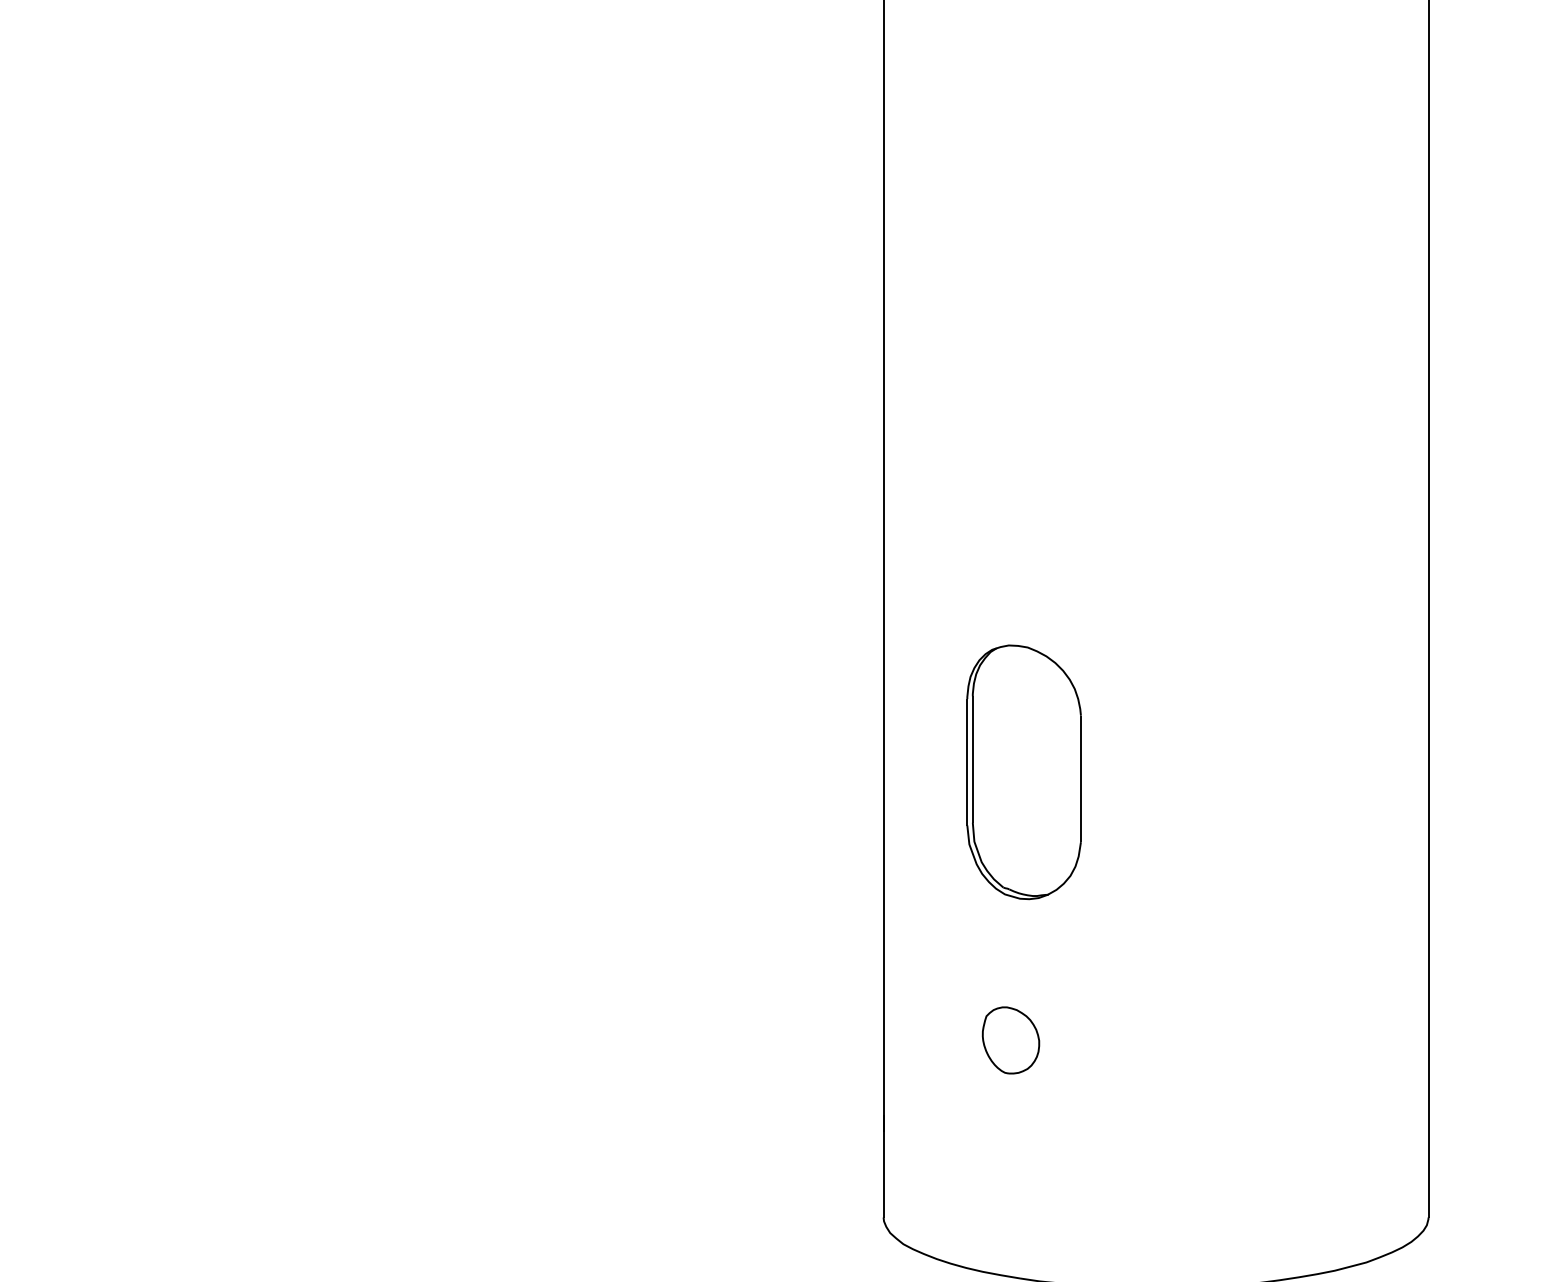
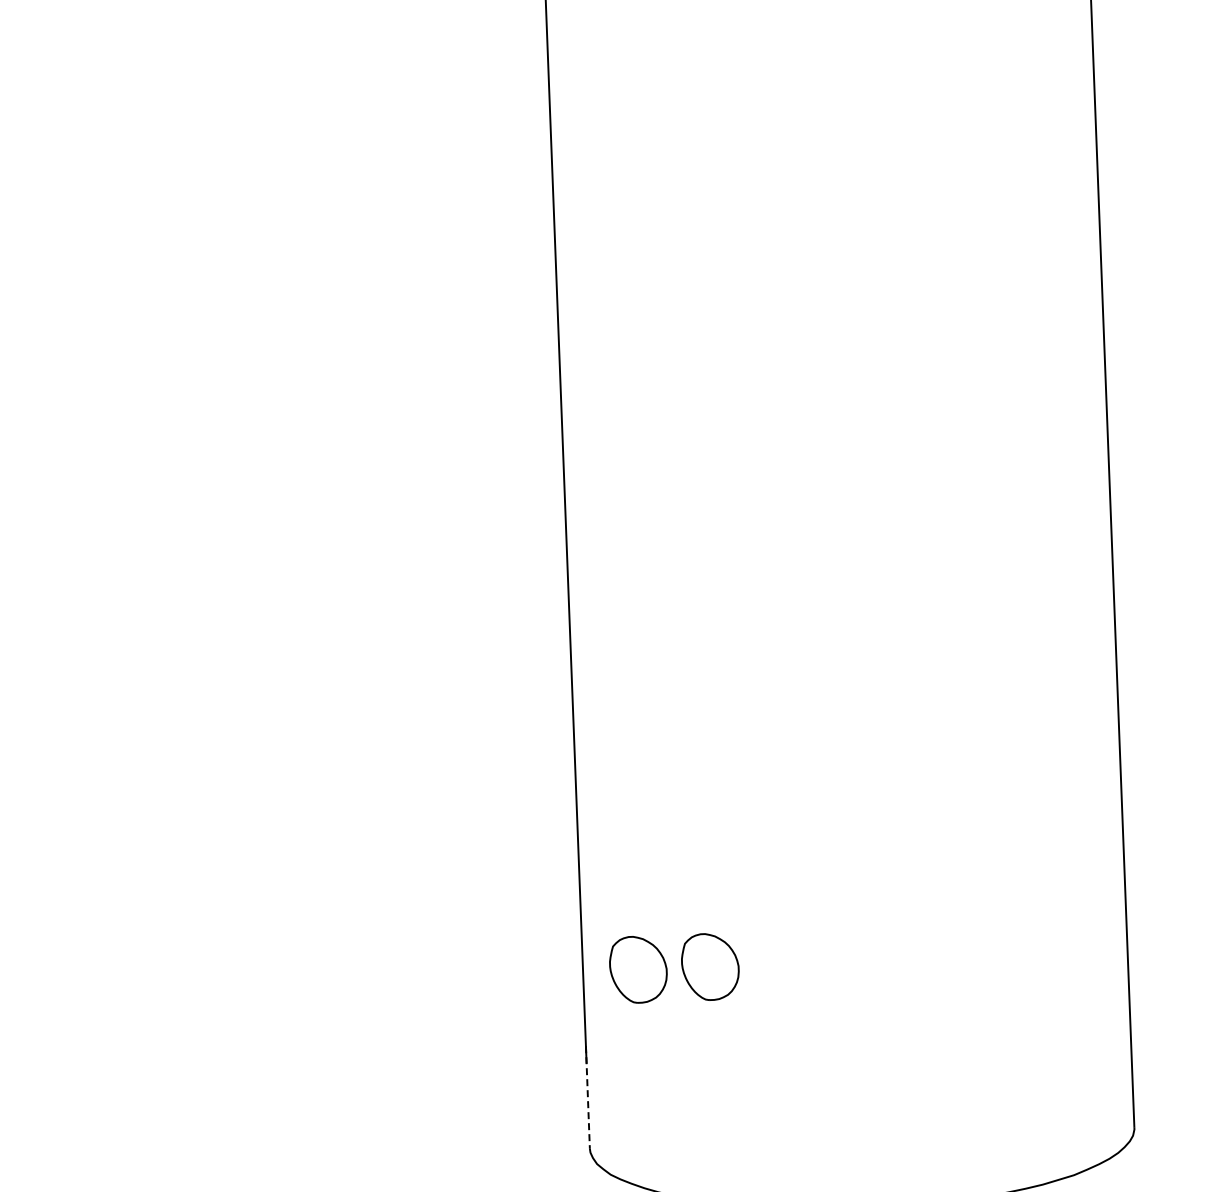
part: (1023, 772) -> (712, 698), removed
part: (938, 1040) -> (637, 969), added
line: (883, 1166) -> (587, 1097), solid -> dashed

